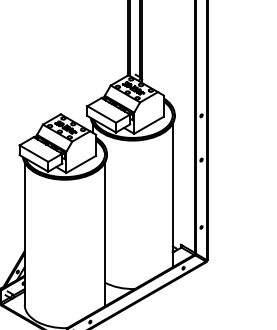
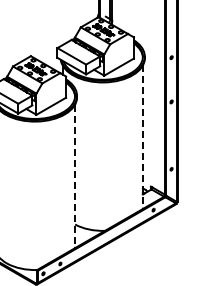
line: (172, 195) -> (142, 137), solid -> dashed
line: (105, 234) -> (75, 176), solid -> dashed

